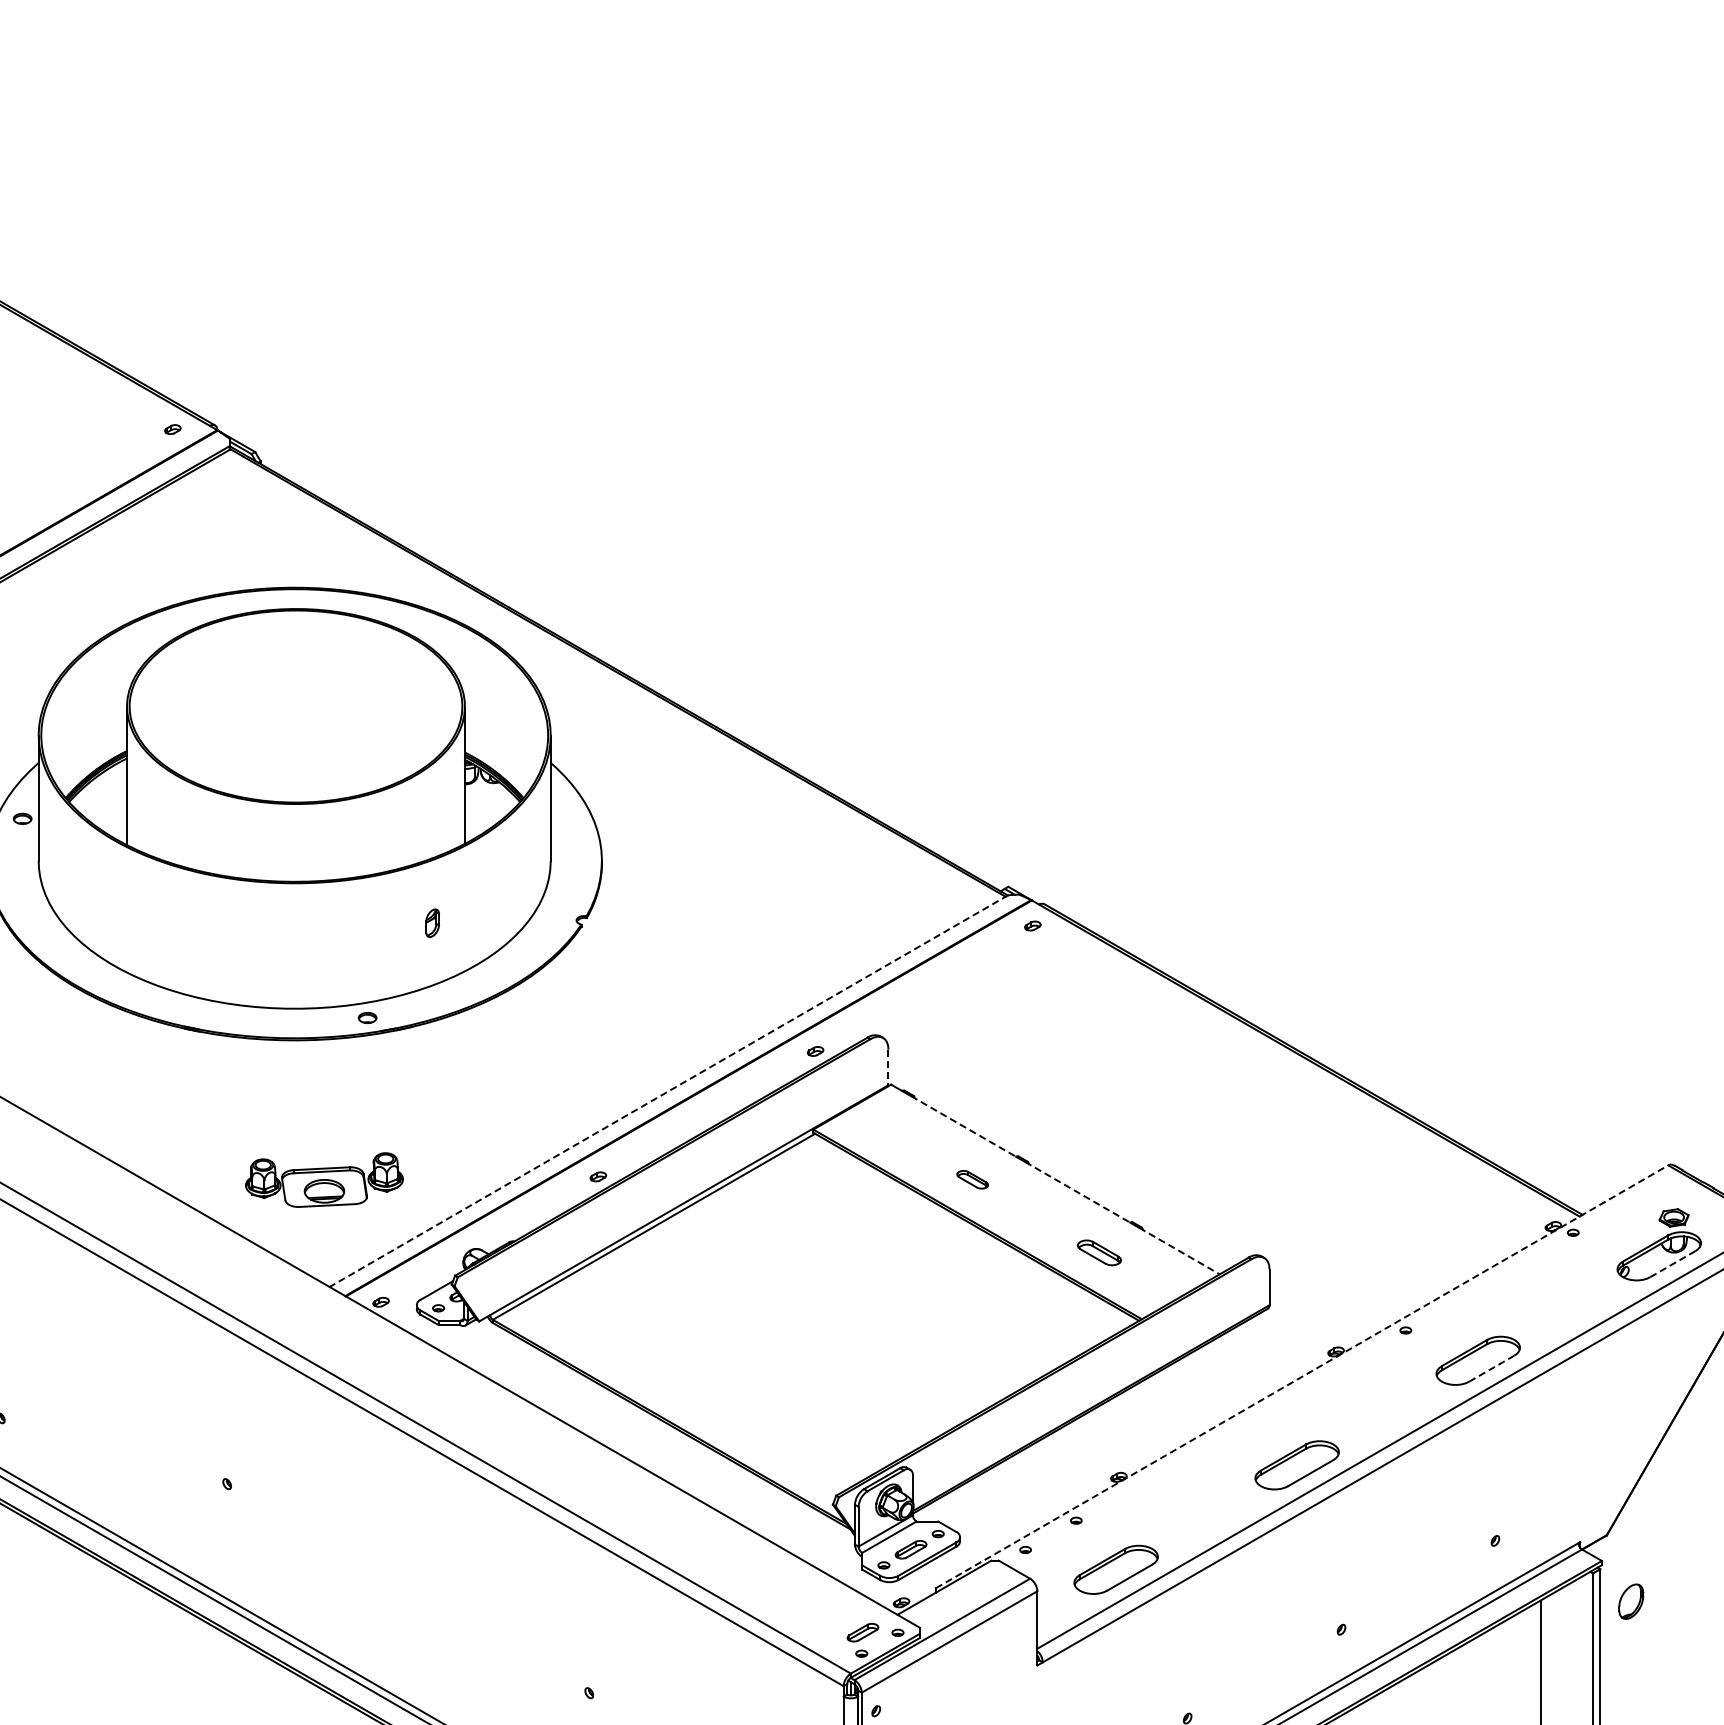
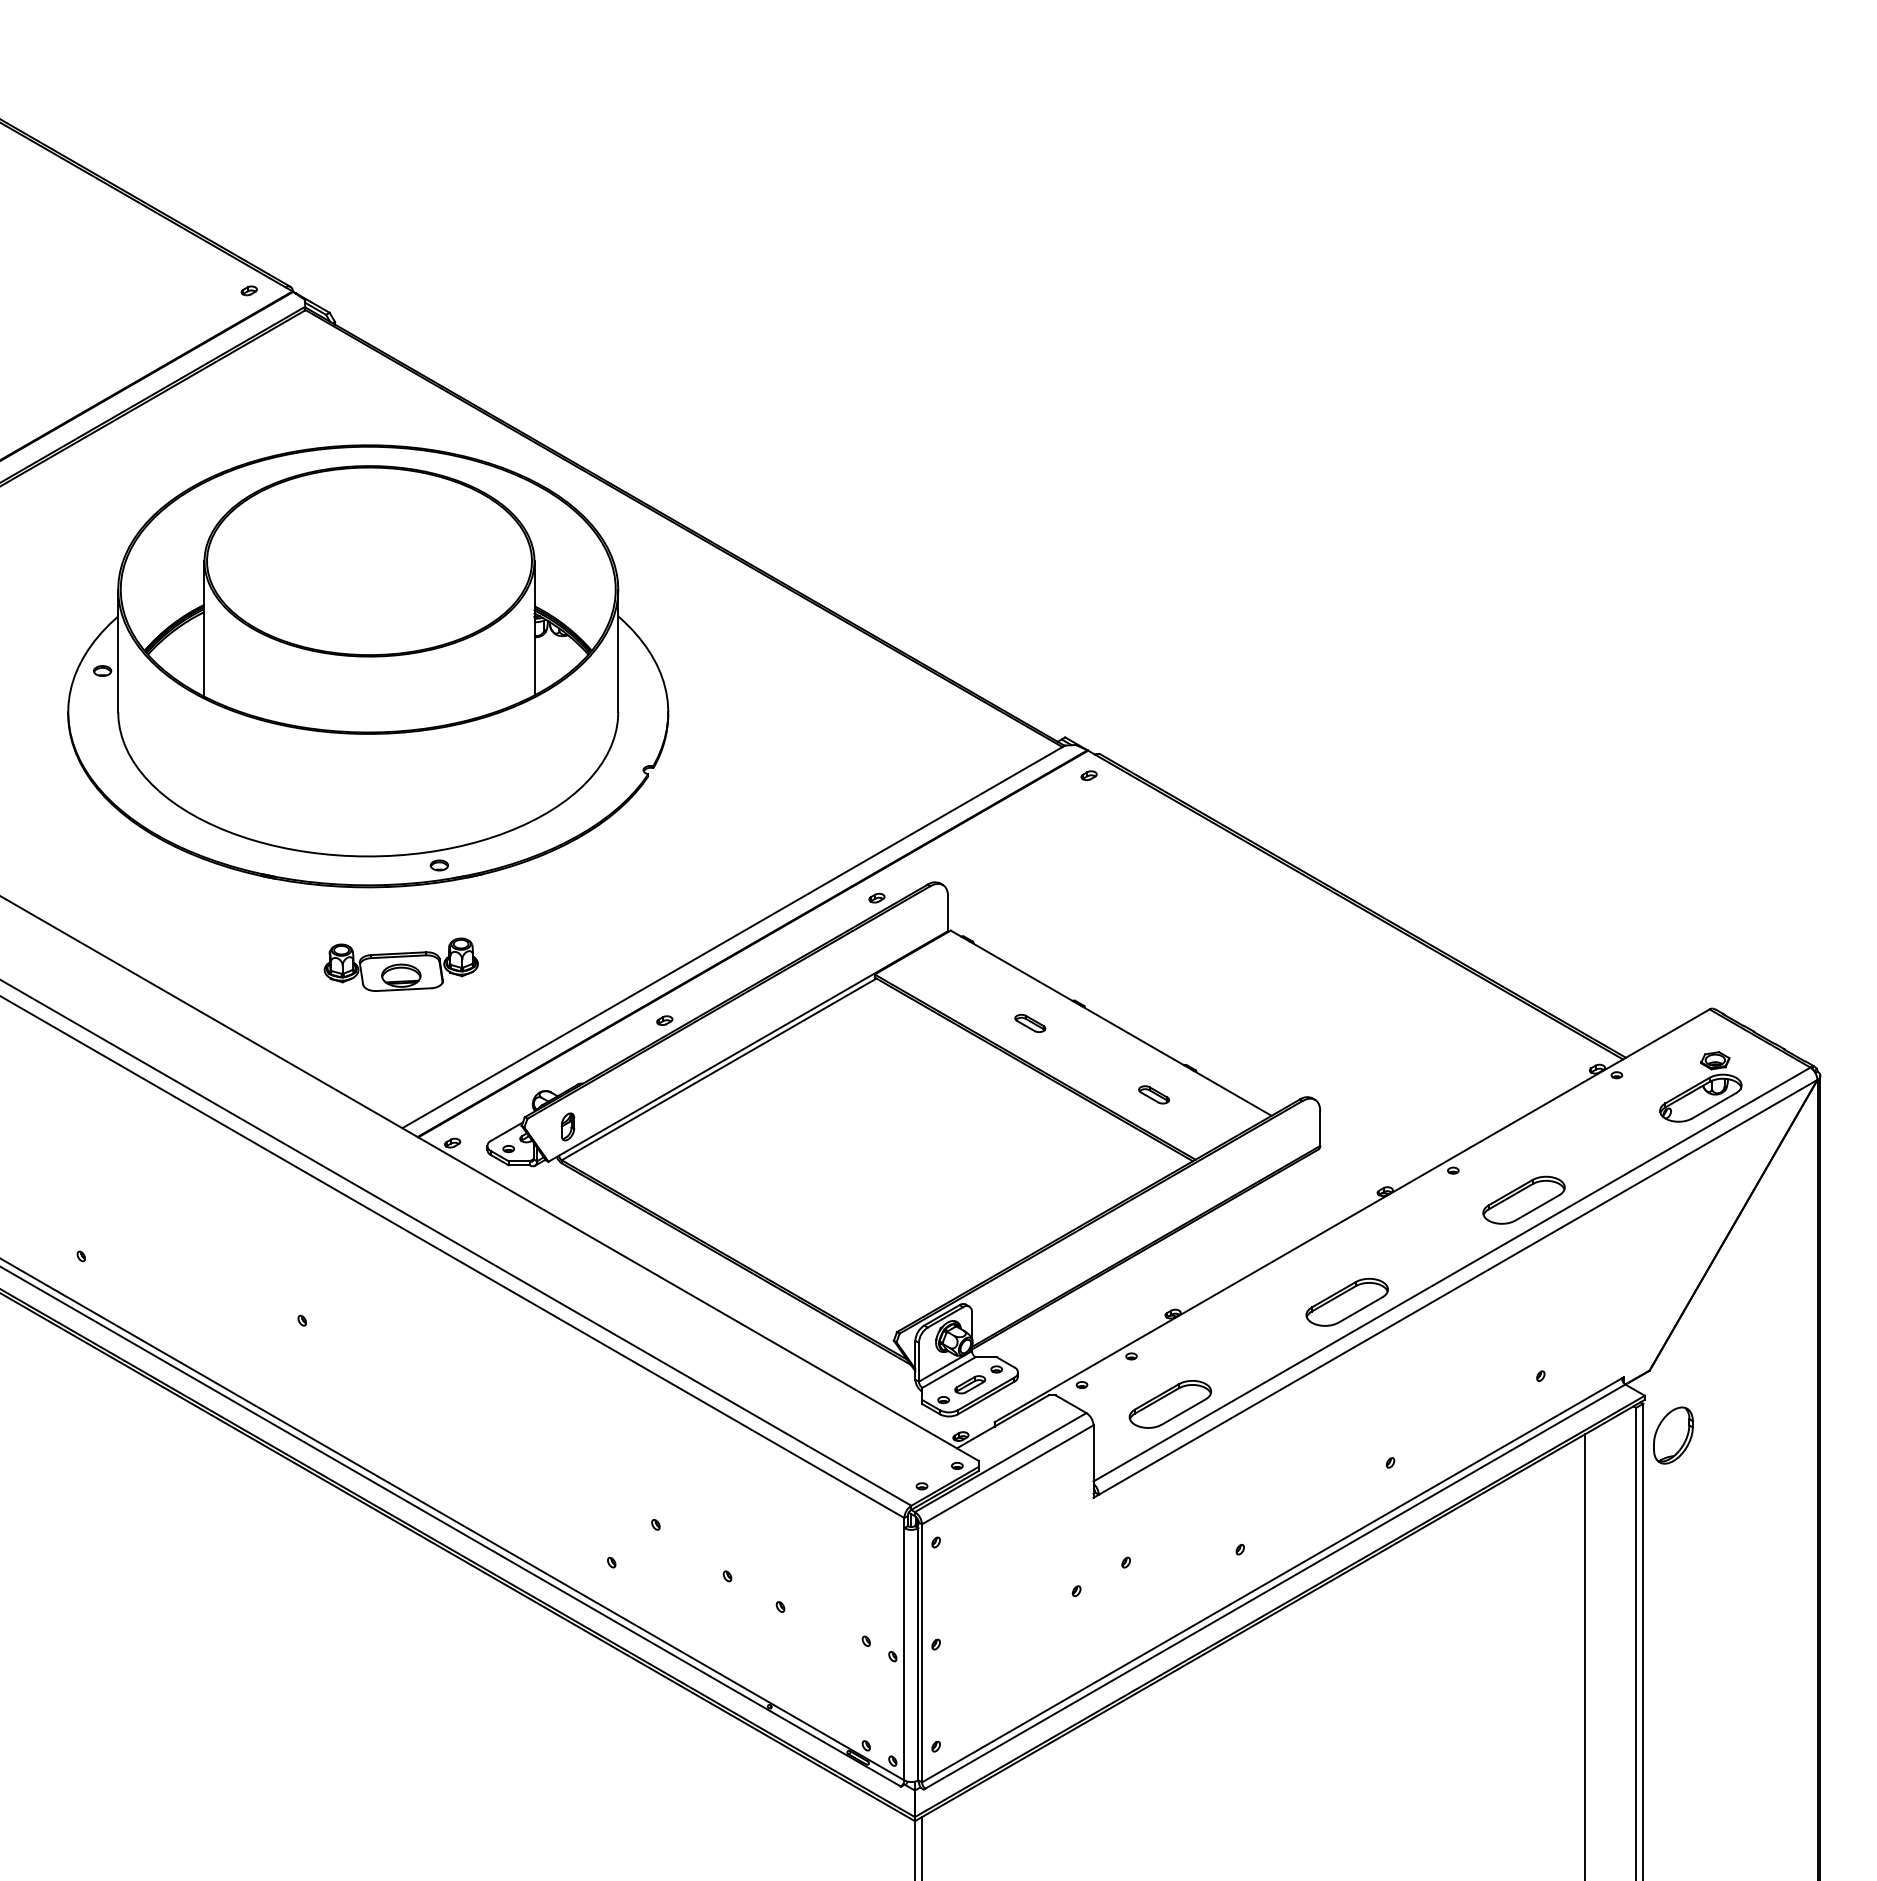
part: (432, 922) -> (567, 1126), moved
line: (888, 1068) -> (948, 914), dashed -> solid
line: (668, 1090) -> (733, 936), dashed -> solid
line: (963, 1126) -> (1021, 971), dashed -> solid
part: (323, 1179) -> (400, 964), moved
line: (1078, 1192) -> (1133, 1035), dashed -> solid
line: (1179, 1251) -> (1232, 1093), dashed -> solid
part: (1098, 1252) -> (1153, 1094), size x0.71
line: (1673, 1263) -> (1714, 1105), dashed -> solid
line: (1492, 1368) -> (1537, 1207), dashed -> solid
line: (1302, 1376) -> (1352, 1215), dashed -> solid
part: (1631, 1601) -> (1673, 1435), size x1.67
part: (863, 1632) -> (923, 1465), removed

